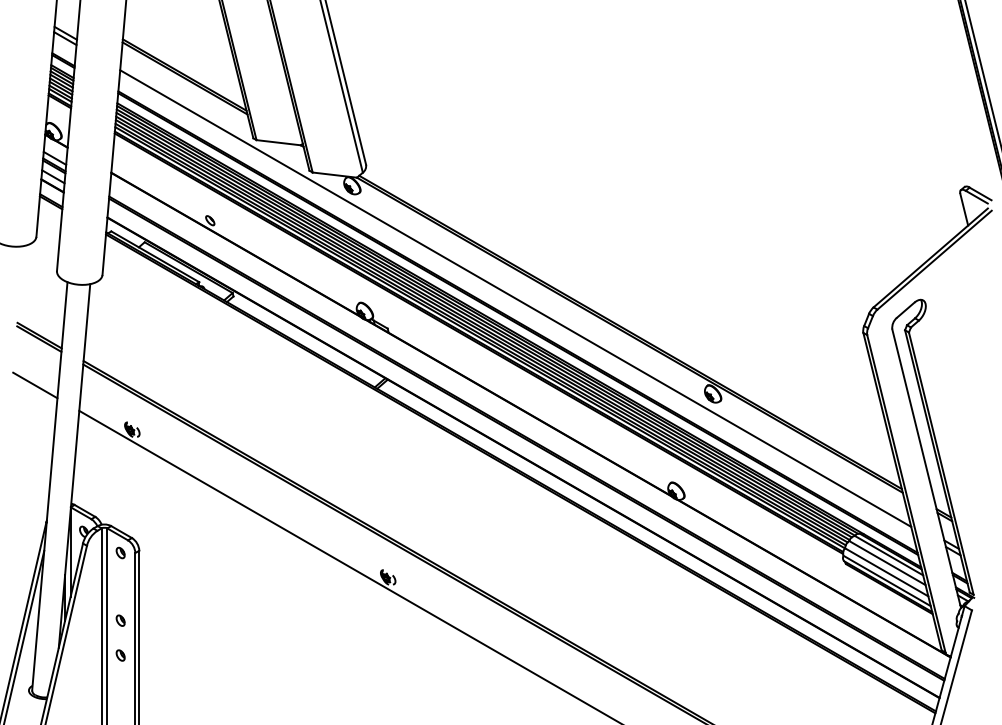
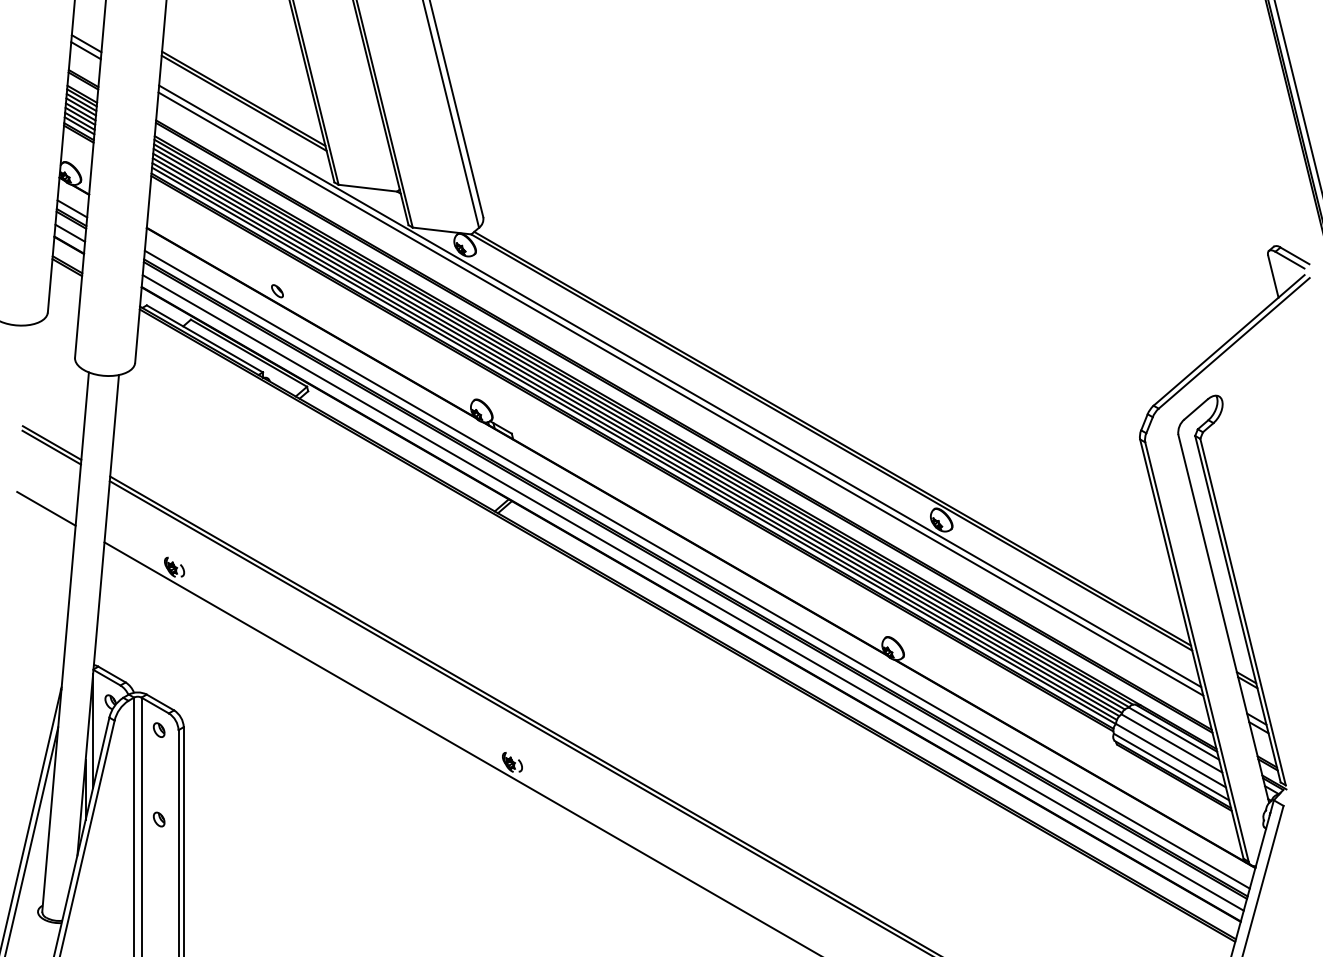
line: (515, 292) -> (680, 386), added
line: (527, 431) -> (696, 569), added
line: (524, 448) -> (692, 592), added
part: (120, 655) -> (159, 865), removed

